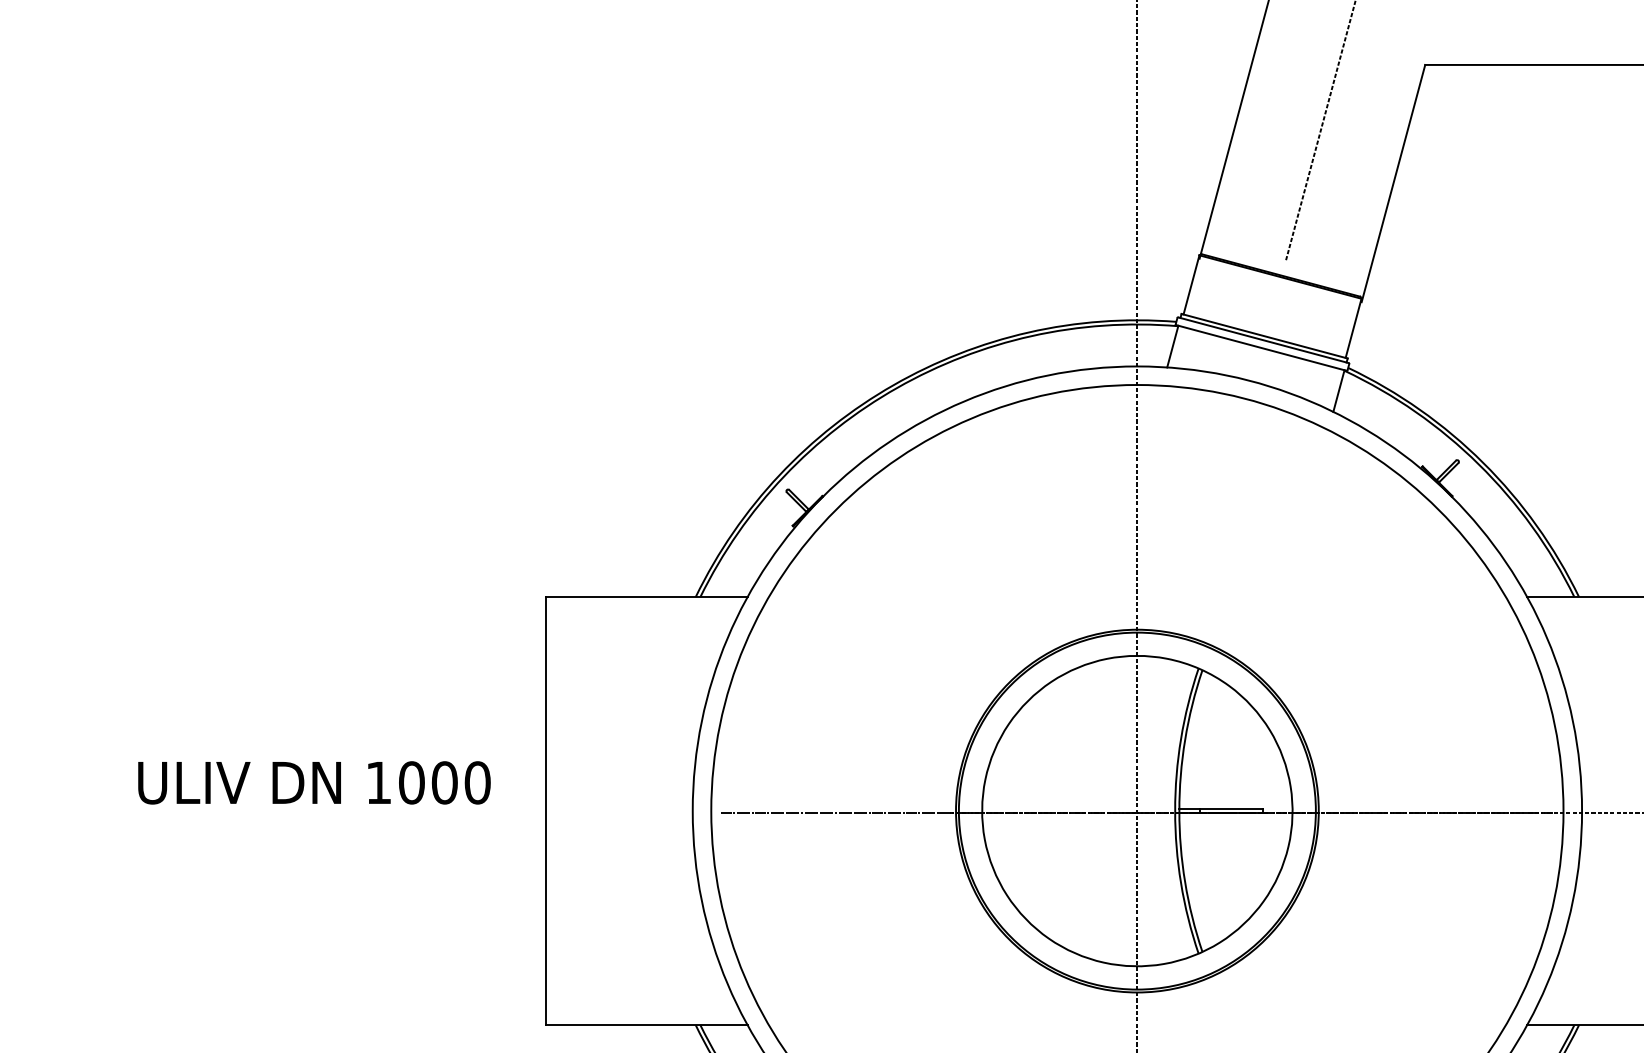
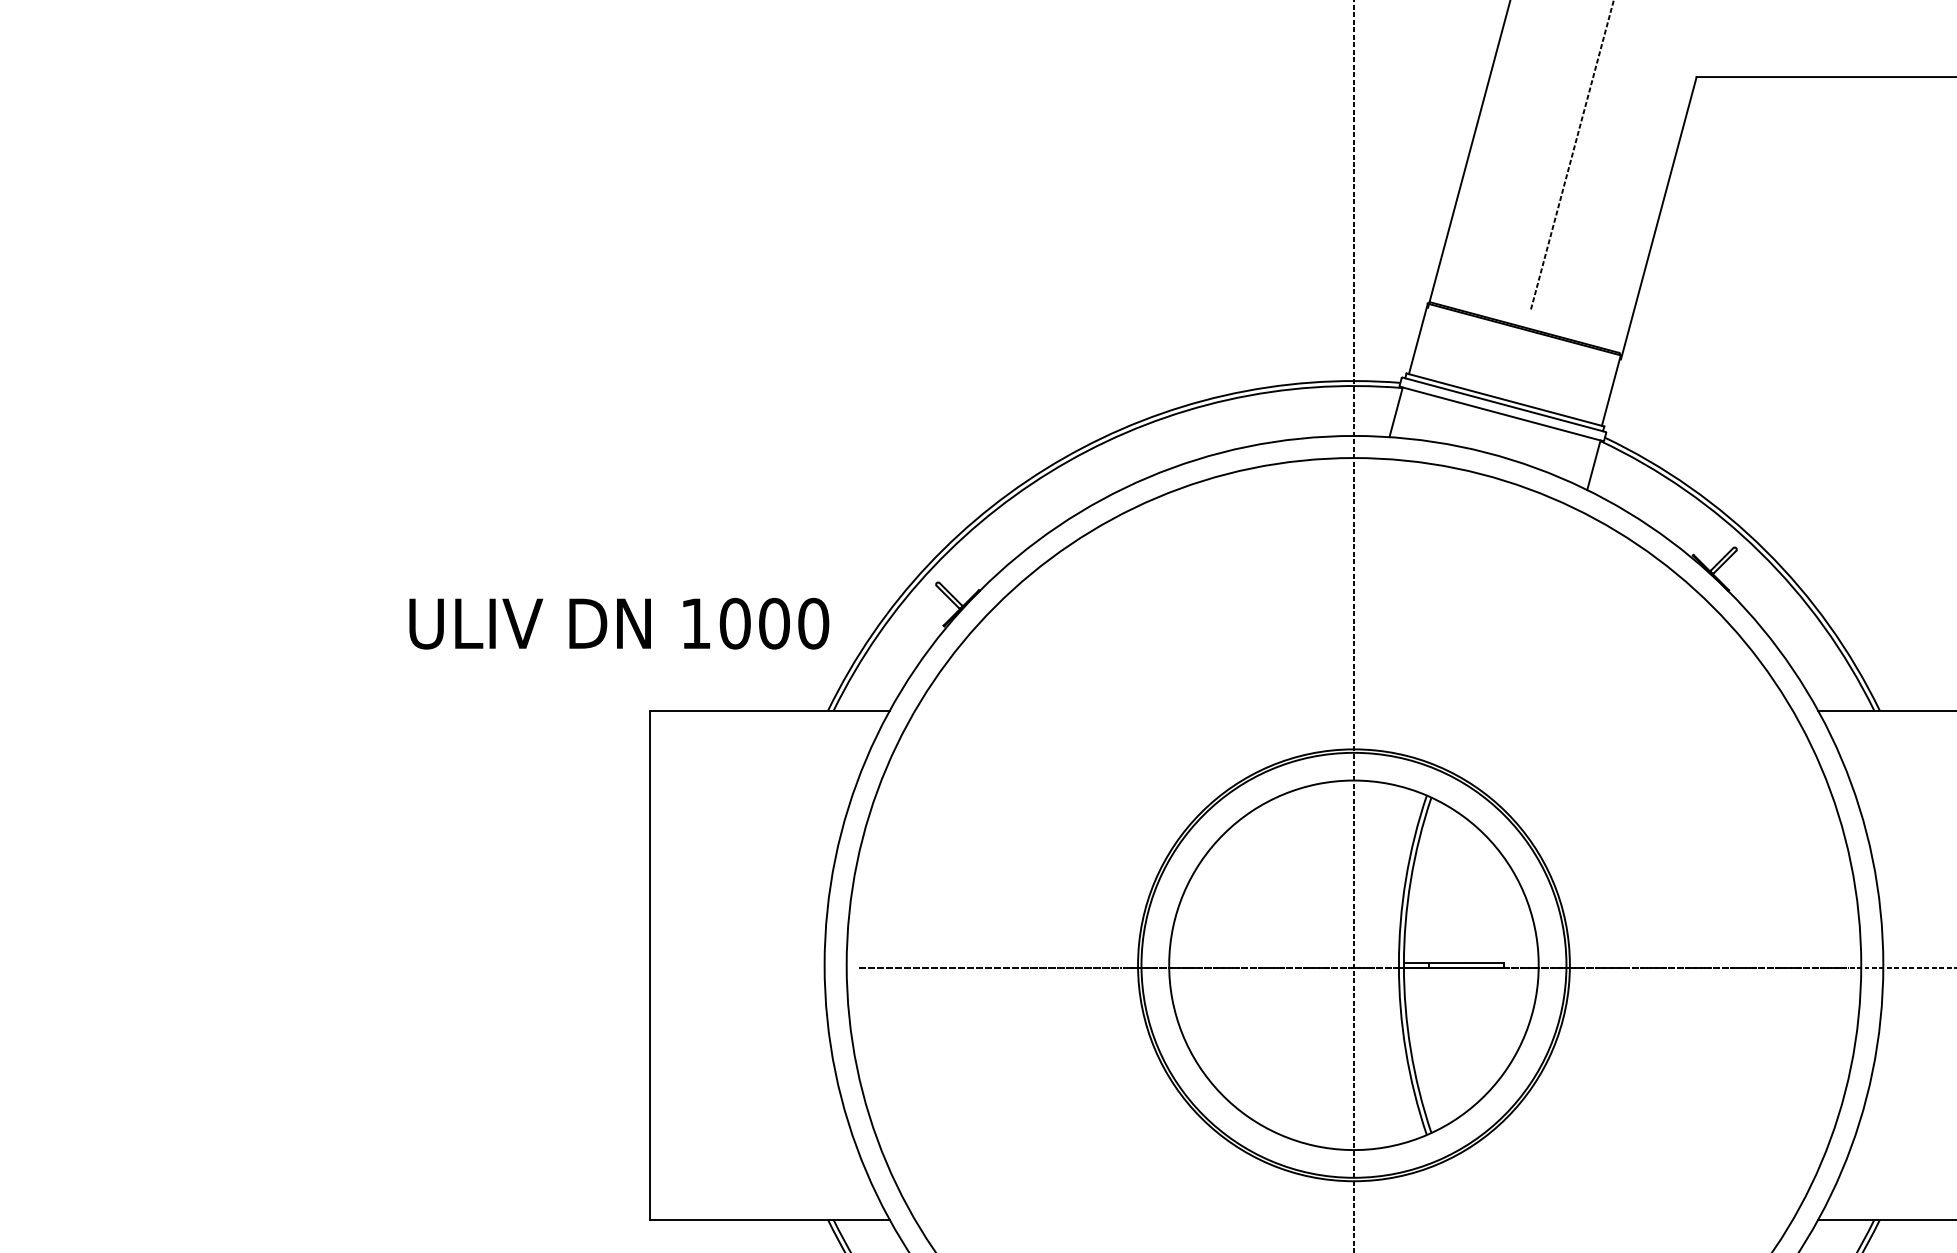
text: (314, 782) -> (619, 623), moved

